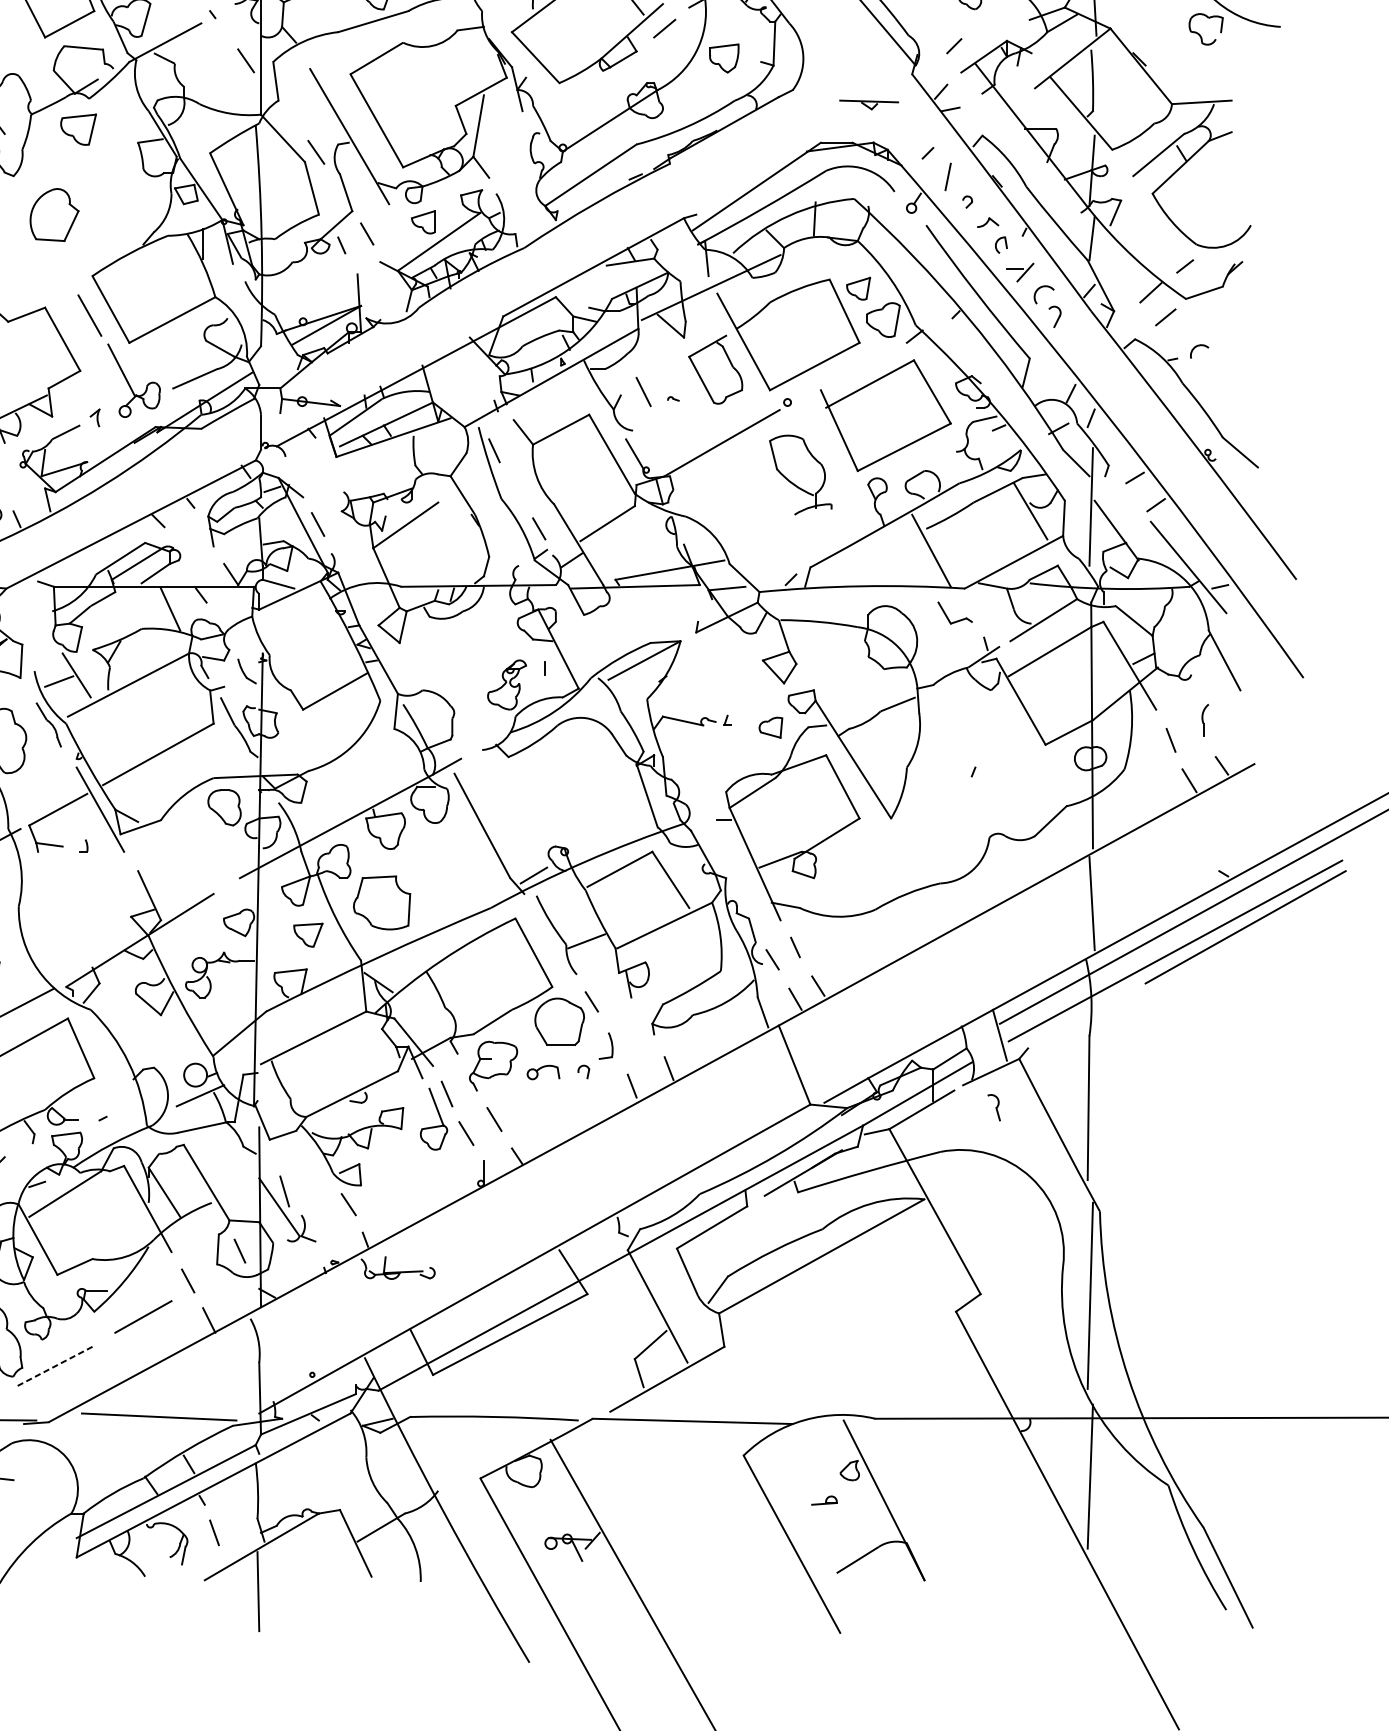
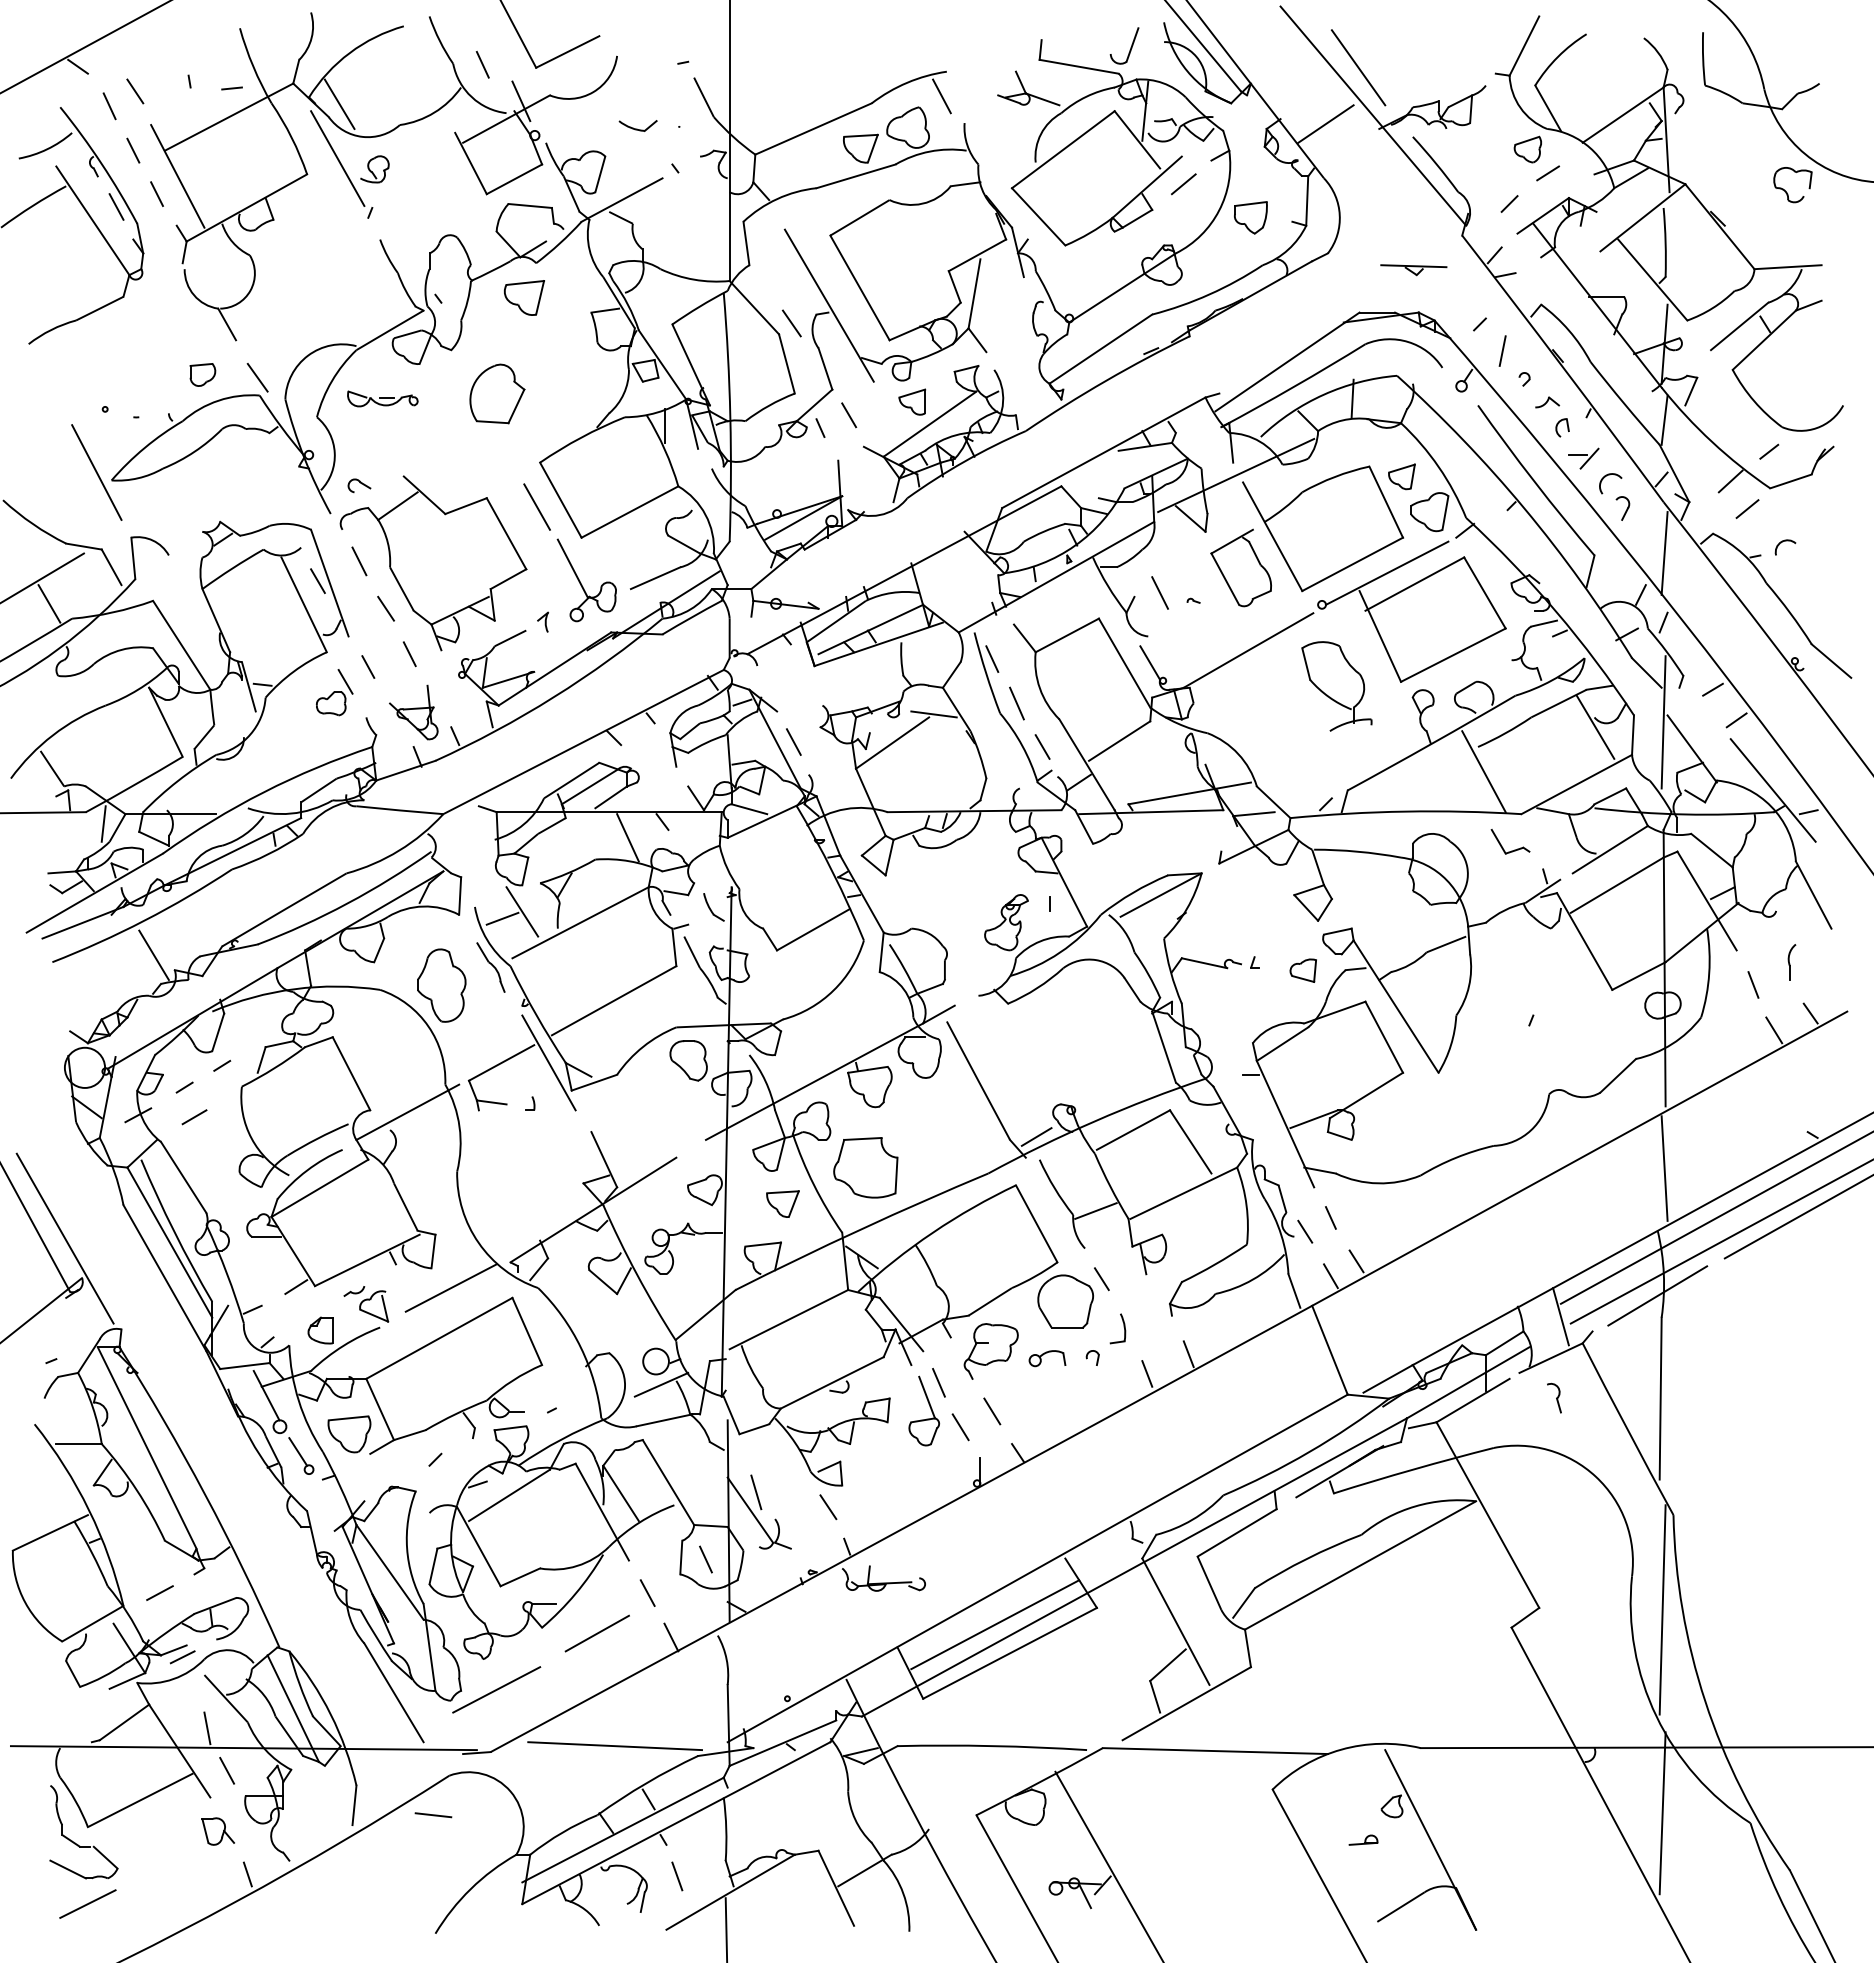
line: (987, 19) -> (1547, 173), added
line: (245, 60) -> (712, 220), removed
line: (1091, 356) -> (1664, 553), added
line: (844, 373) -> (1386, 572), added
line: (515, 490) -> (1016, 703), added
line: (442, 499) -> (933, 714), added
line: (1085, 1016) -> (1657, 1295), added
line: (497, 1308) -> (995, 1624), added
line: (53, 1367) -> (496, 1690), dashed -> solid

